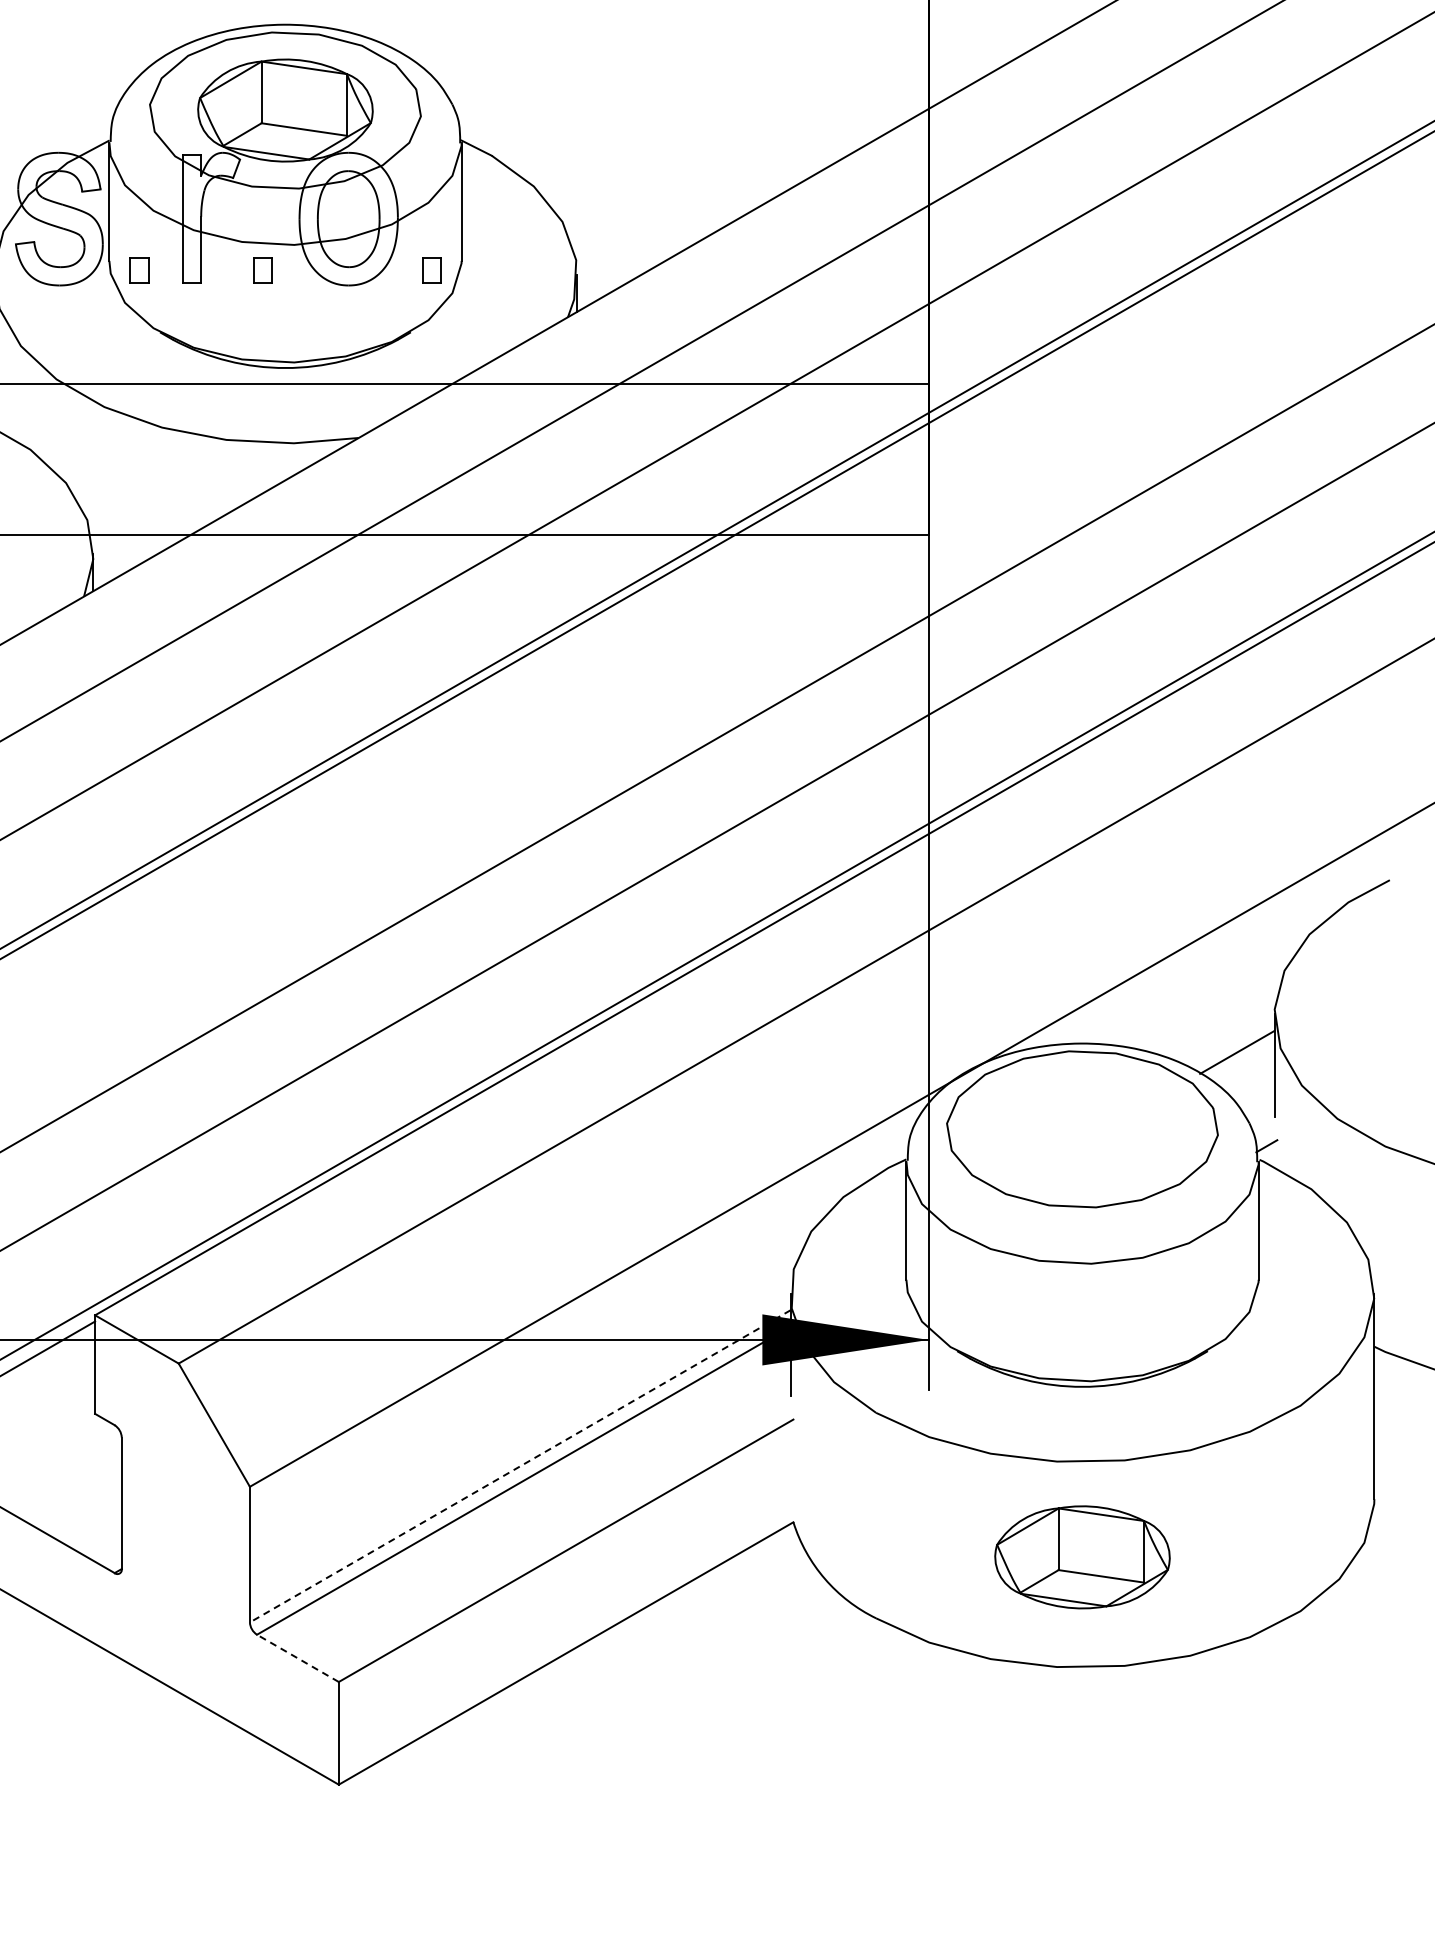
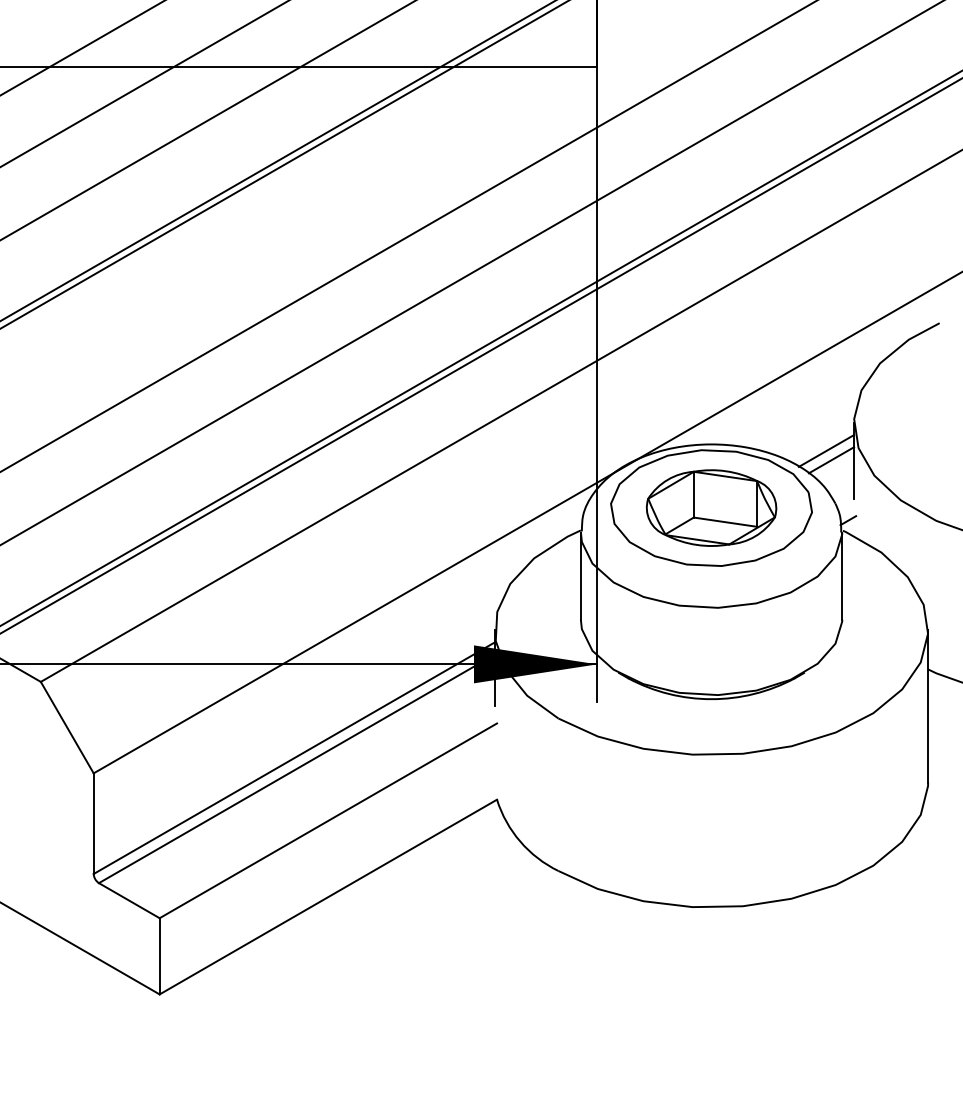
line: (1243, 1064) -> (831, 459), added
line: (519, 1466) -> (293, 758), dashed -> solid
part: (1082, 1557) -> (711, 508), moved
line: (297, 1658) -> (129, 900), dashed -> solid

